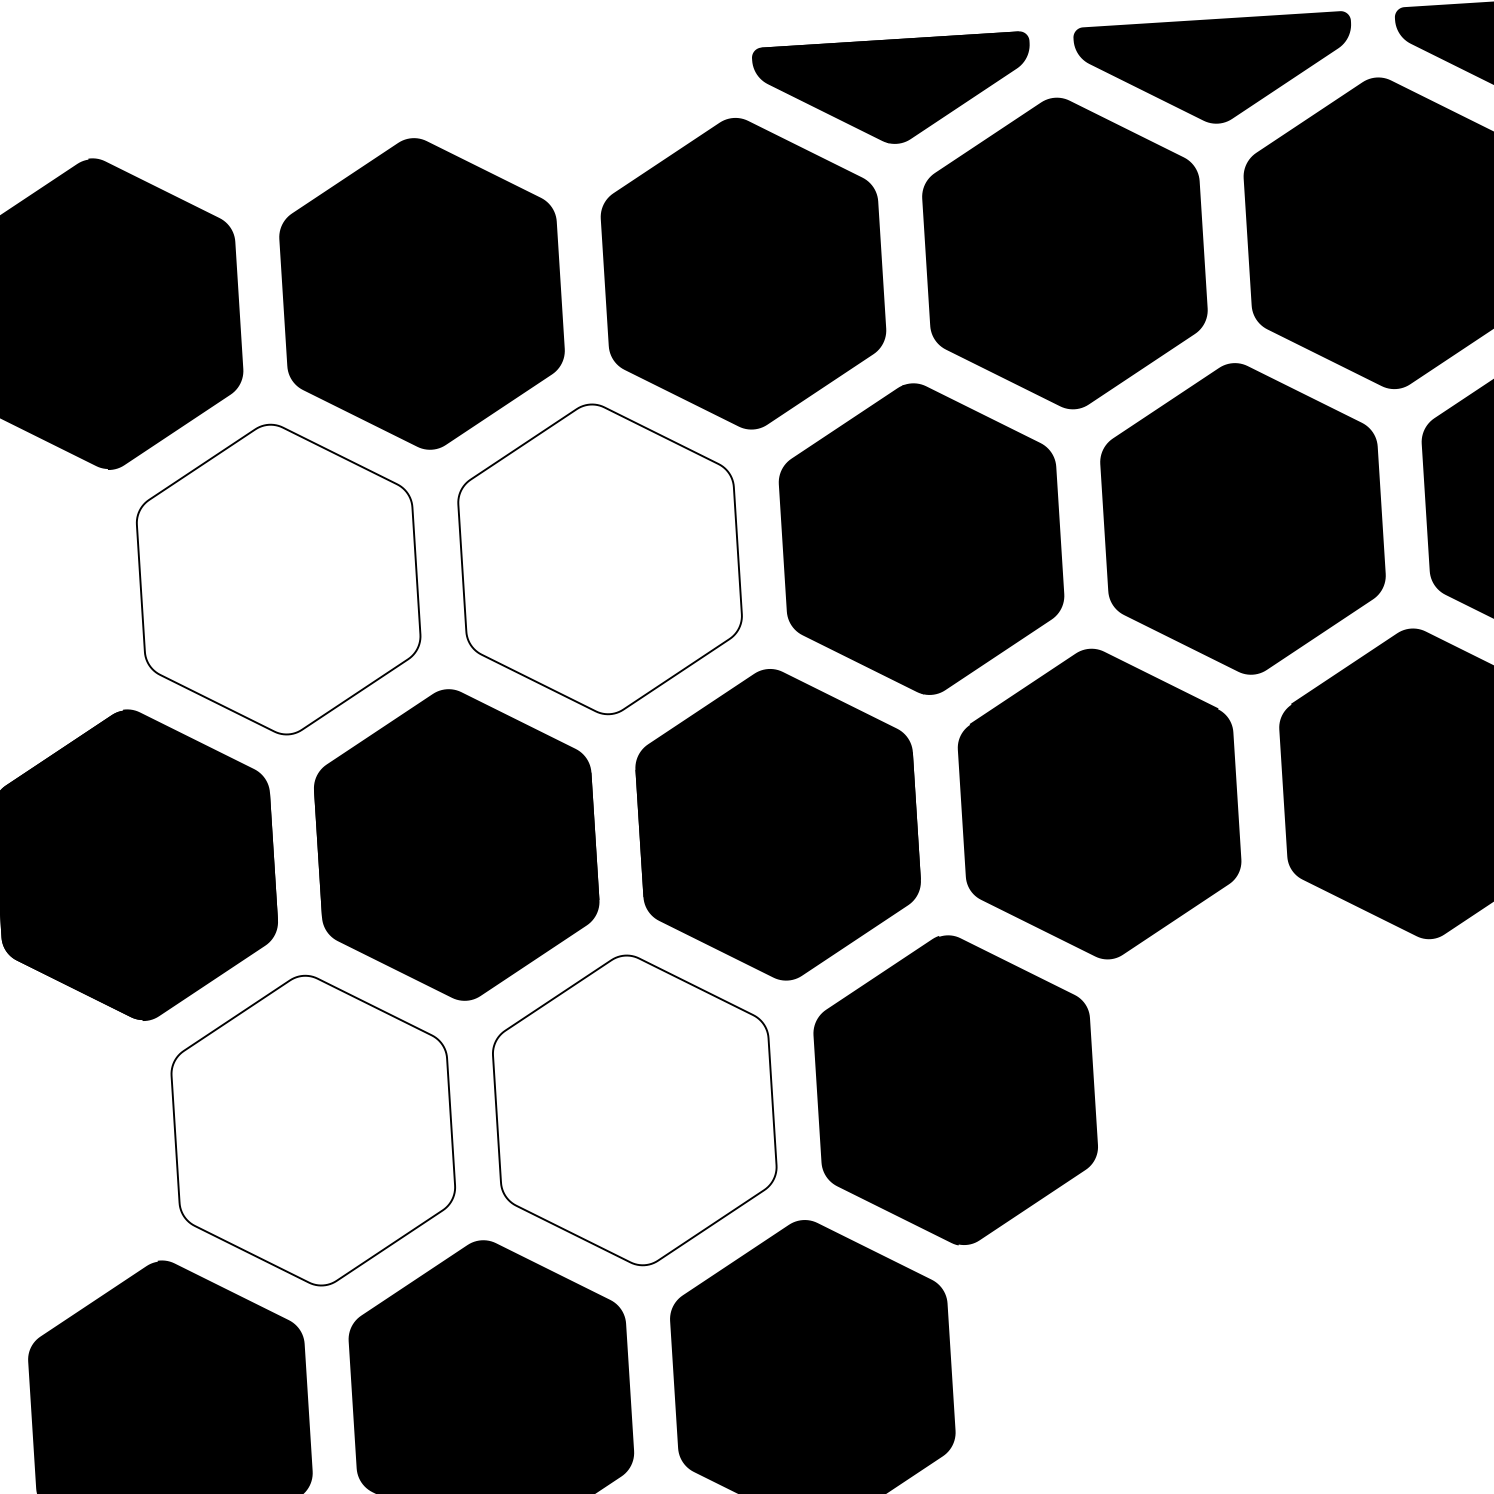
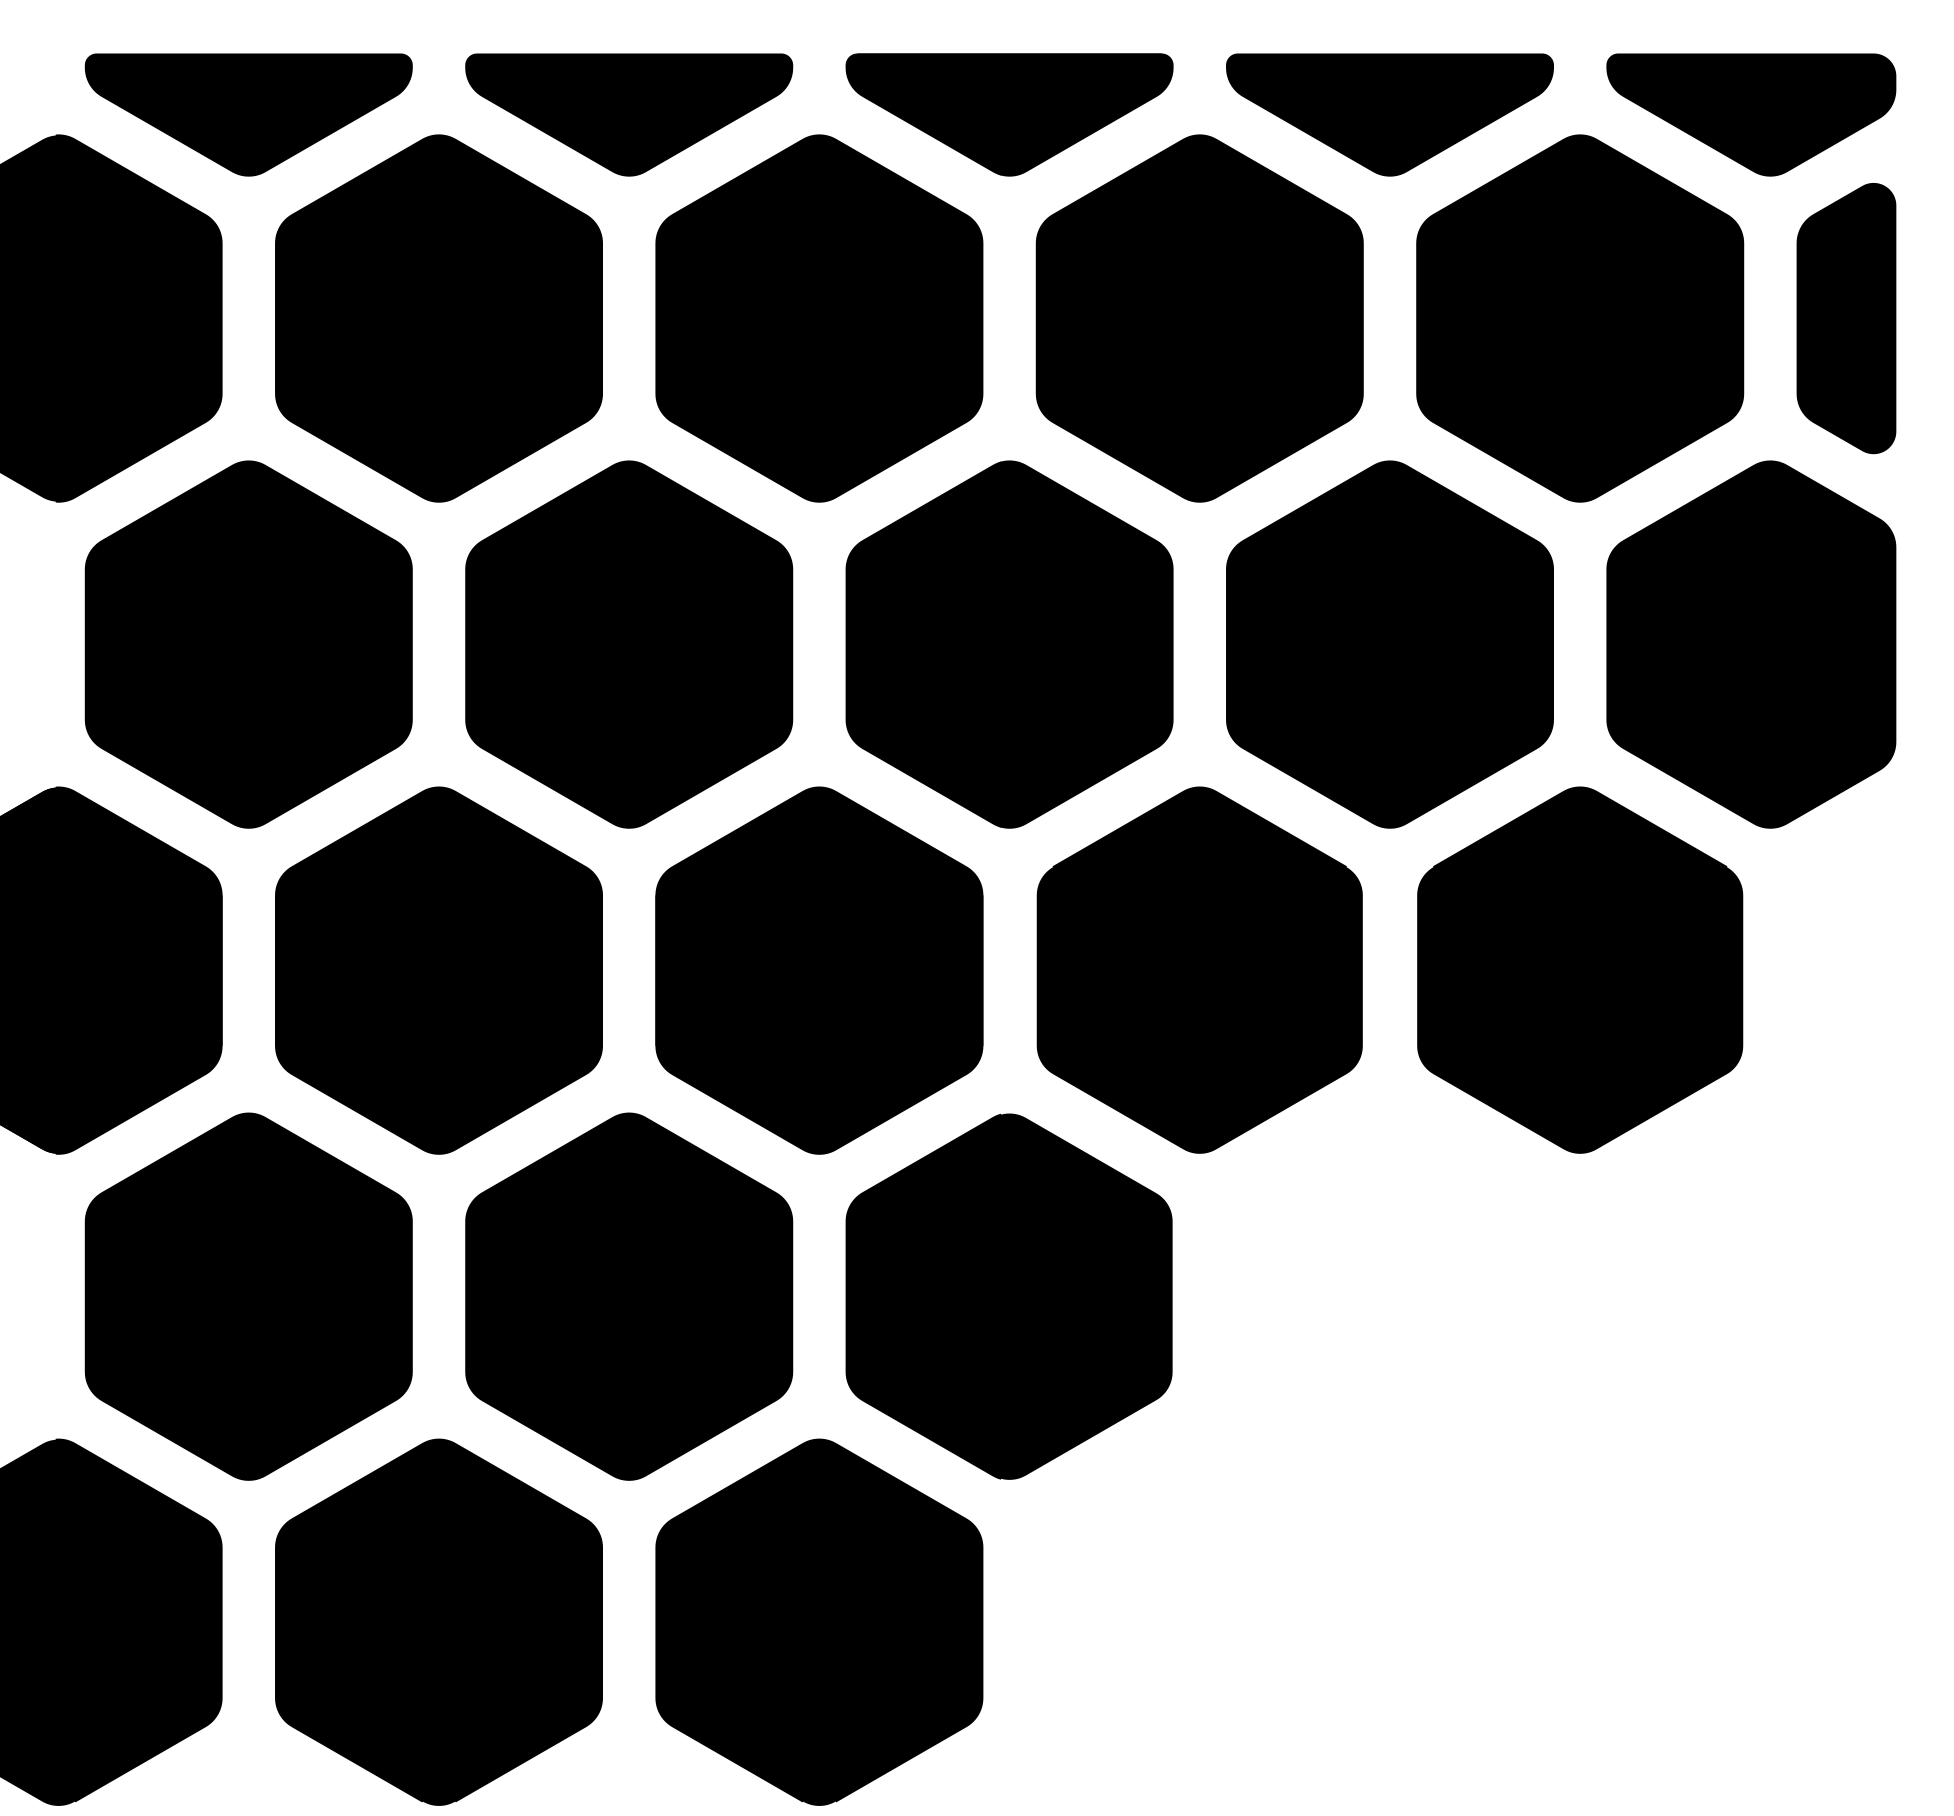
part: (572, 111) -> (629, 114), added
part: (250, 131) -> (248, 114), added
fill: (600, 559) -> (629, 644), added
fill: (278, 579) -> (248, 644), added
fill: (635, 1110) -> (629, 1296), added
fill: (313, 1130) -> (248, 1296), added

